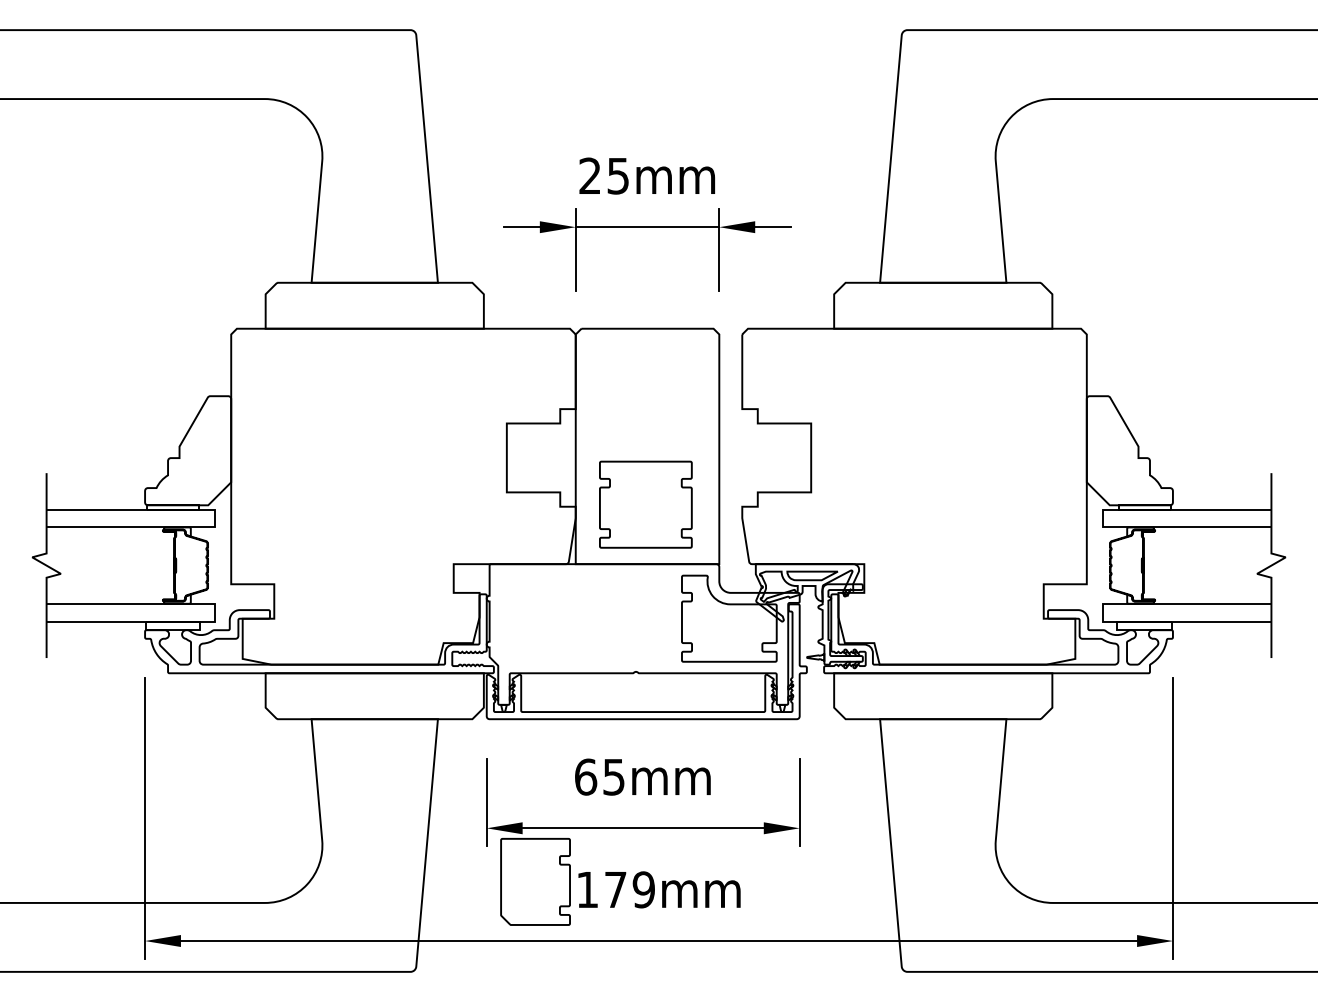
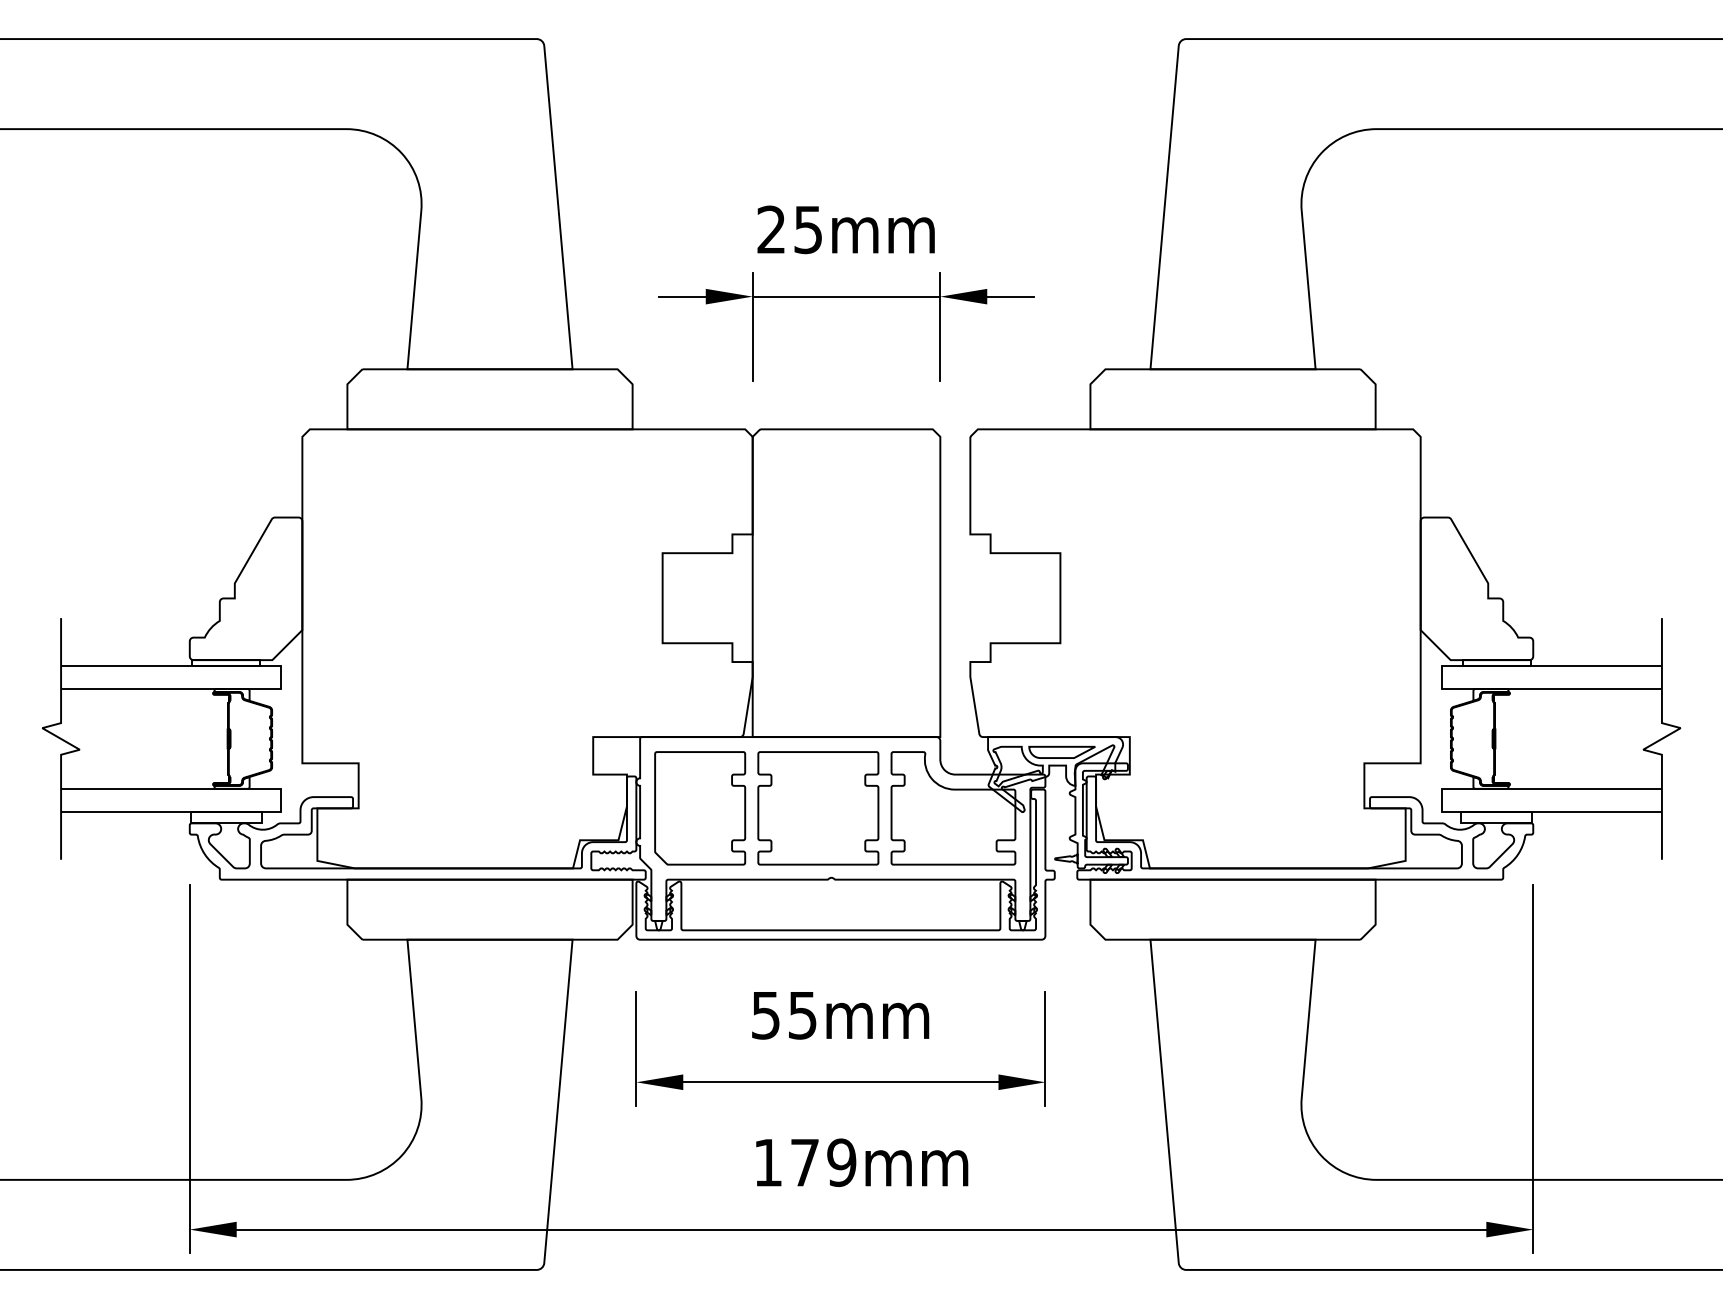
part: (645, 504) -> (818, 808), moved
text: (585, 777) -> (765, 1015), 65mm -> 55mm
part: (535, 882) -> (700, 808), moved

